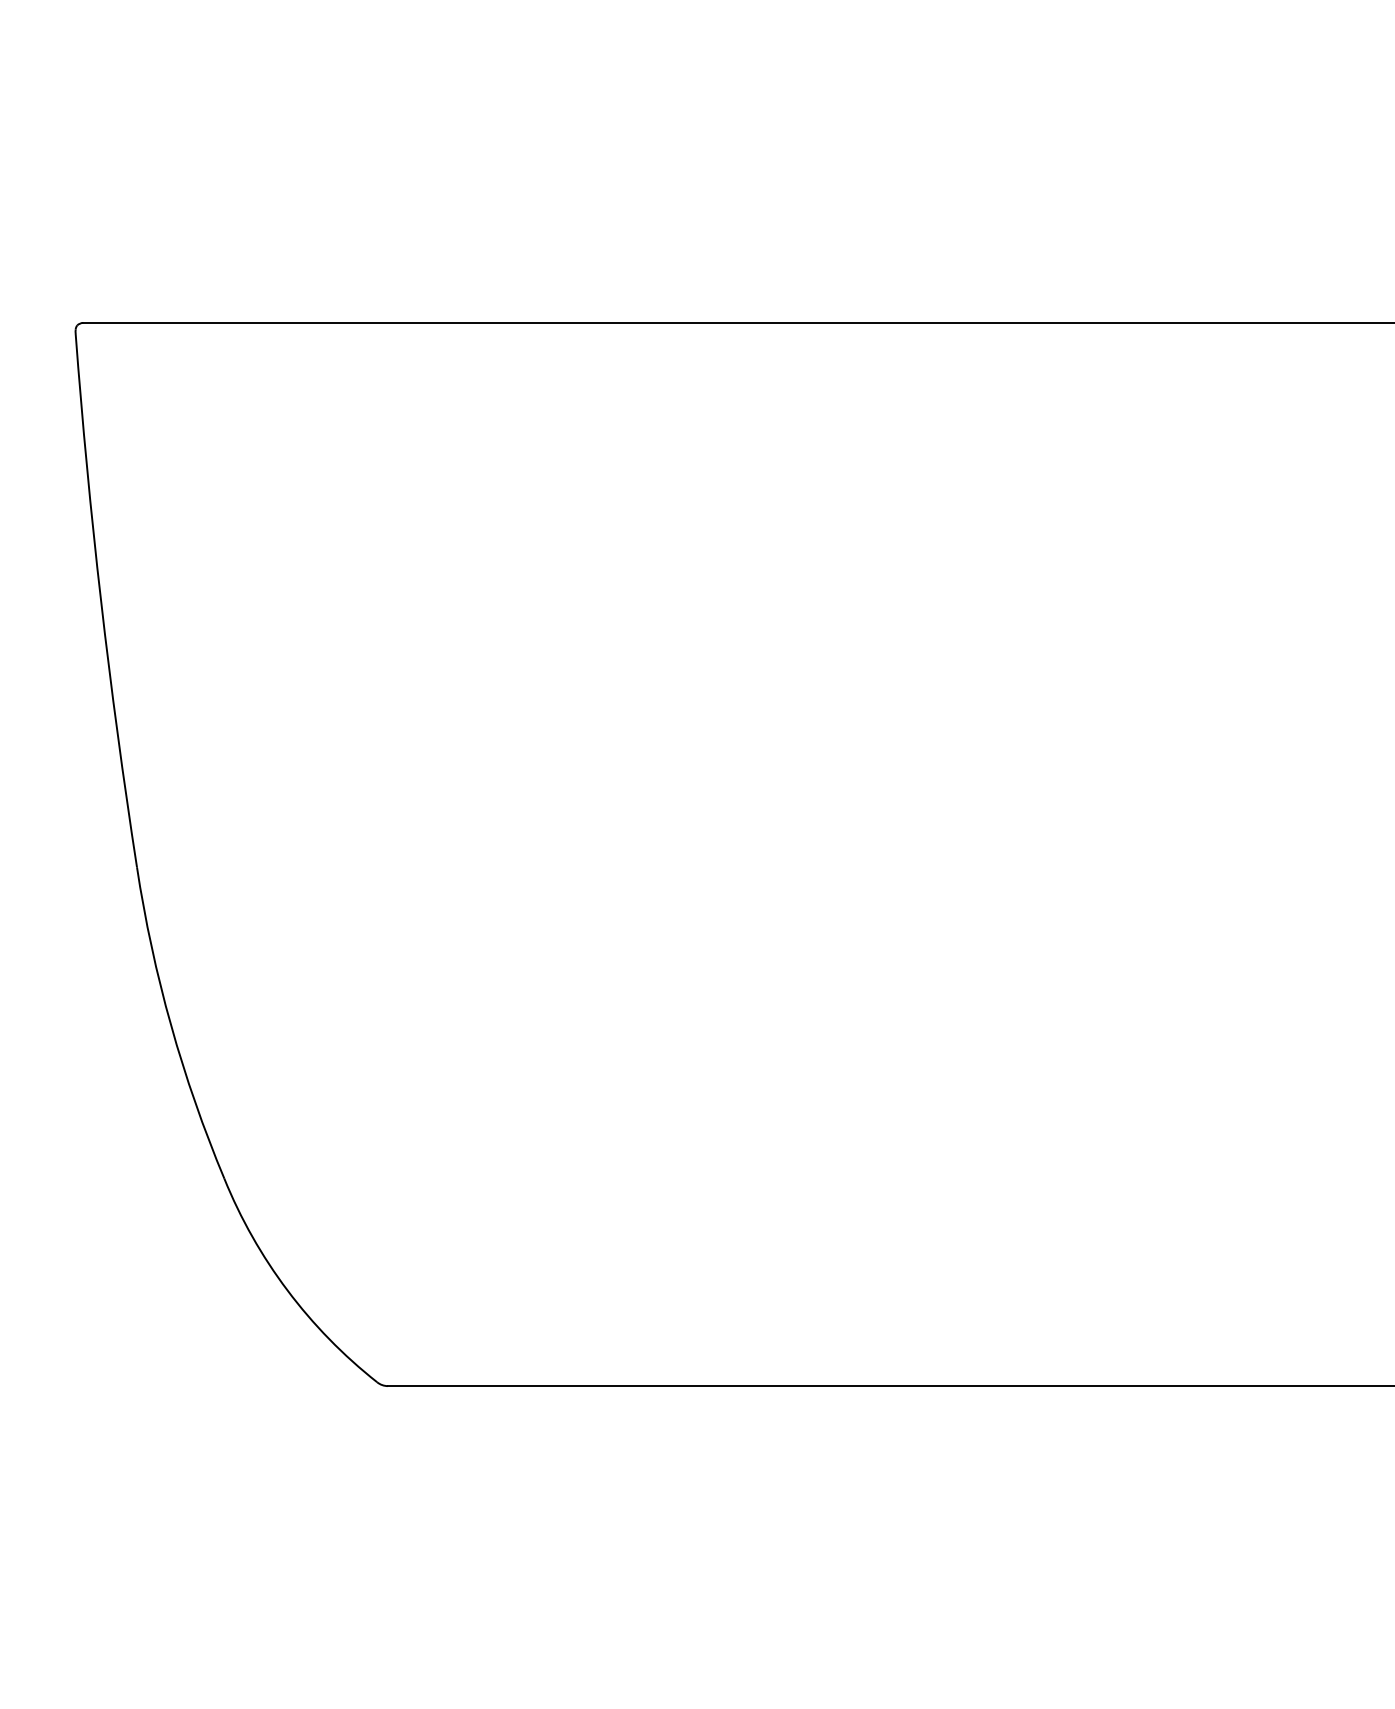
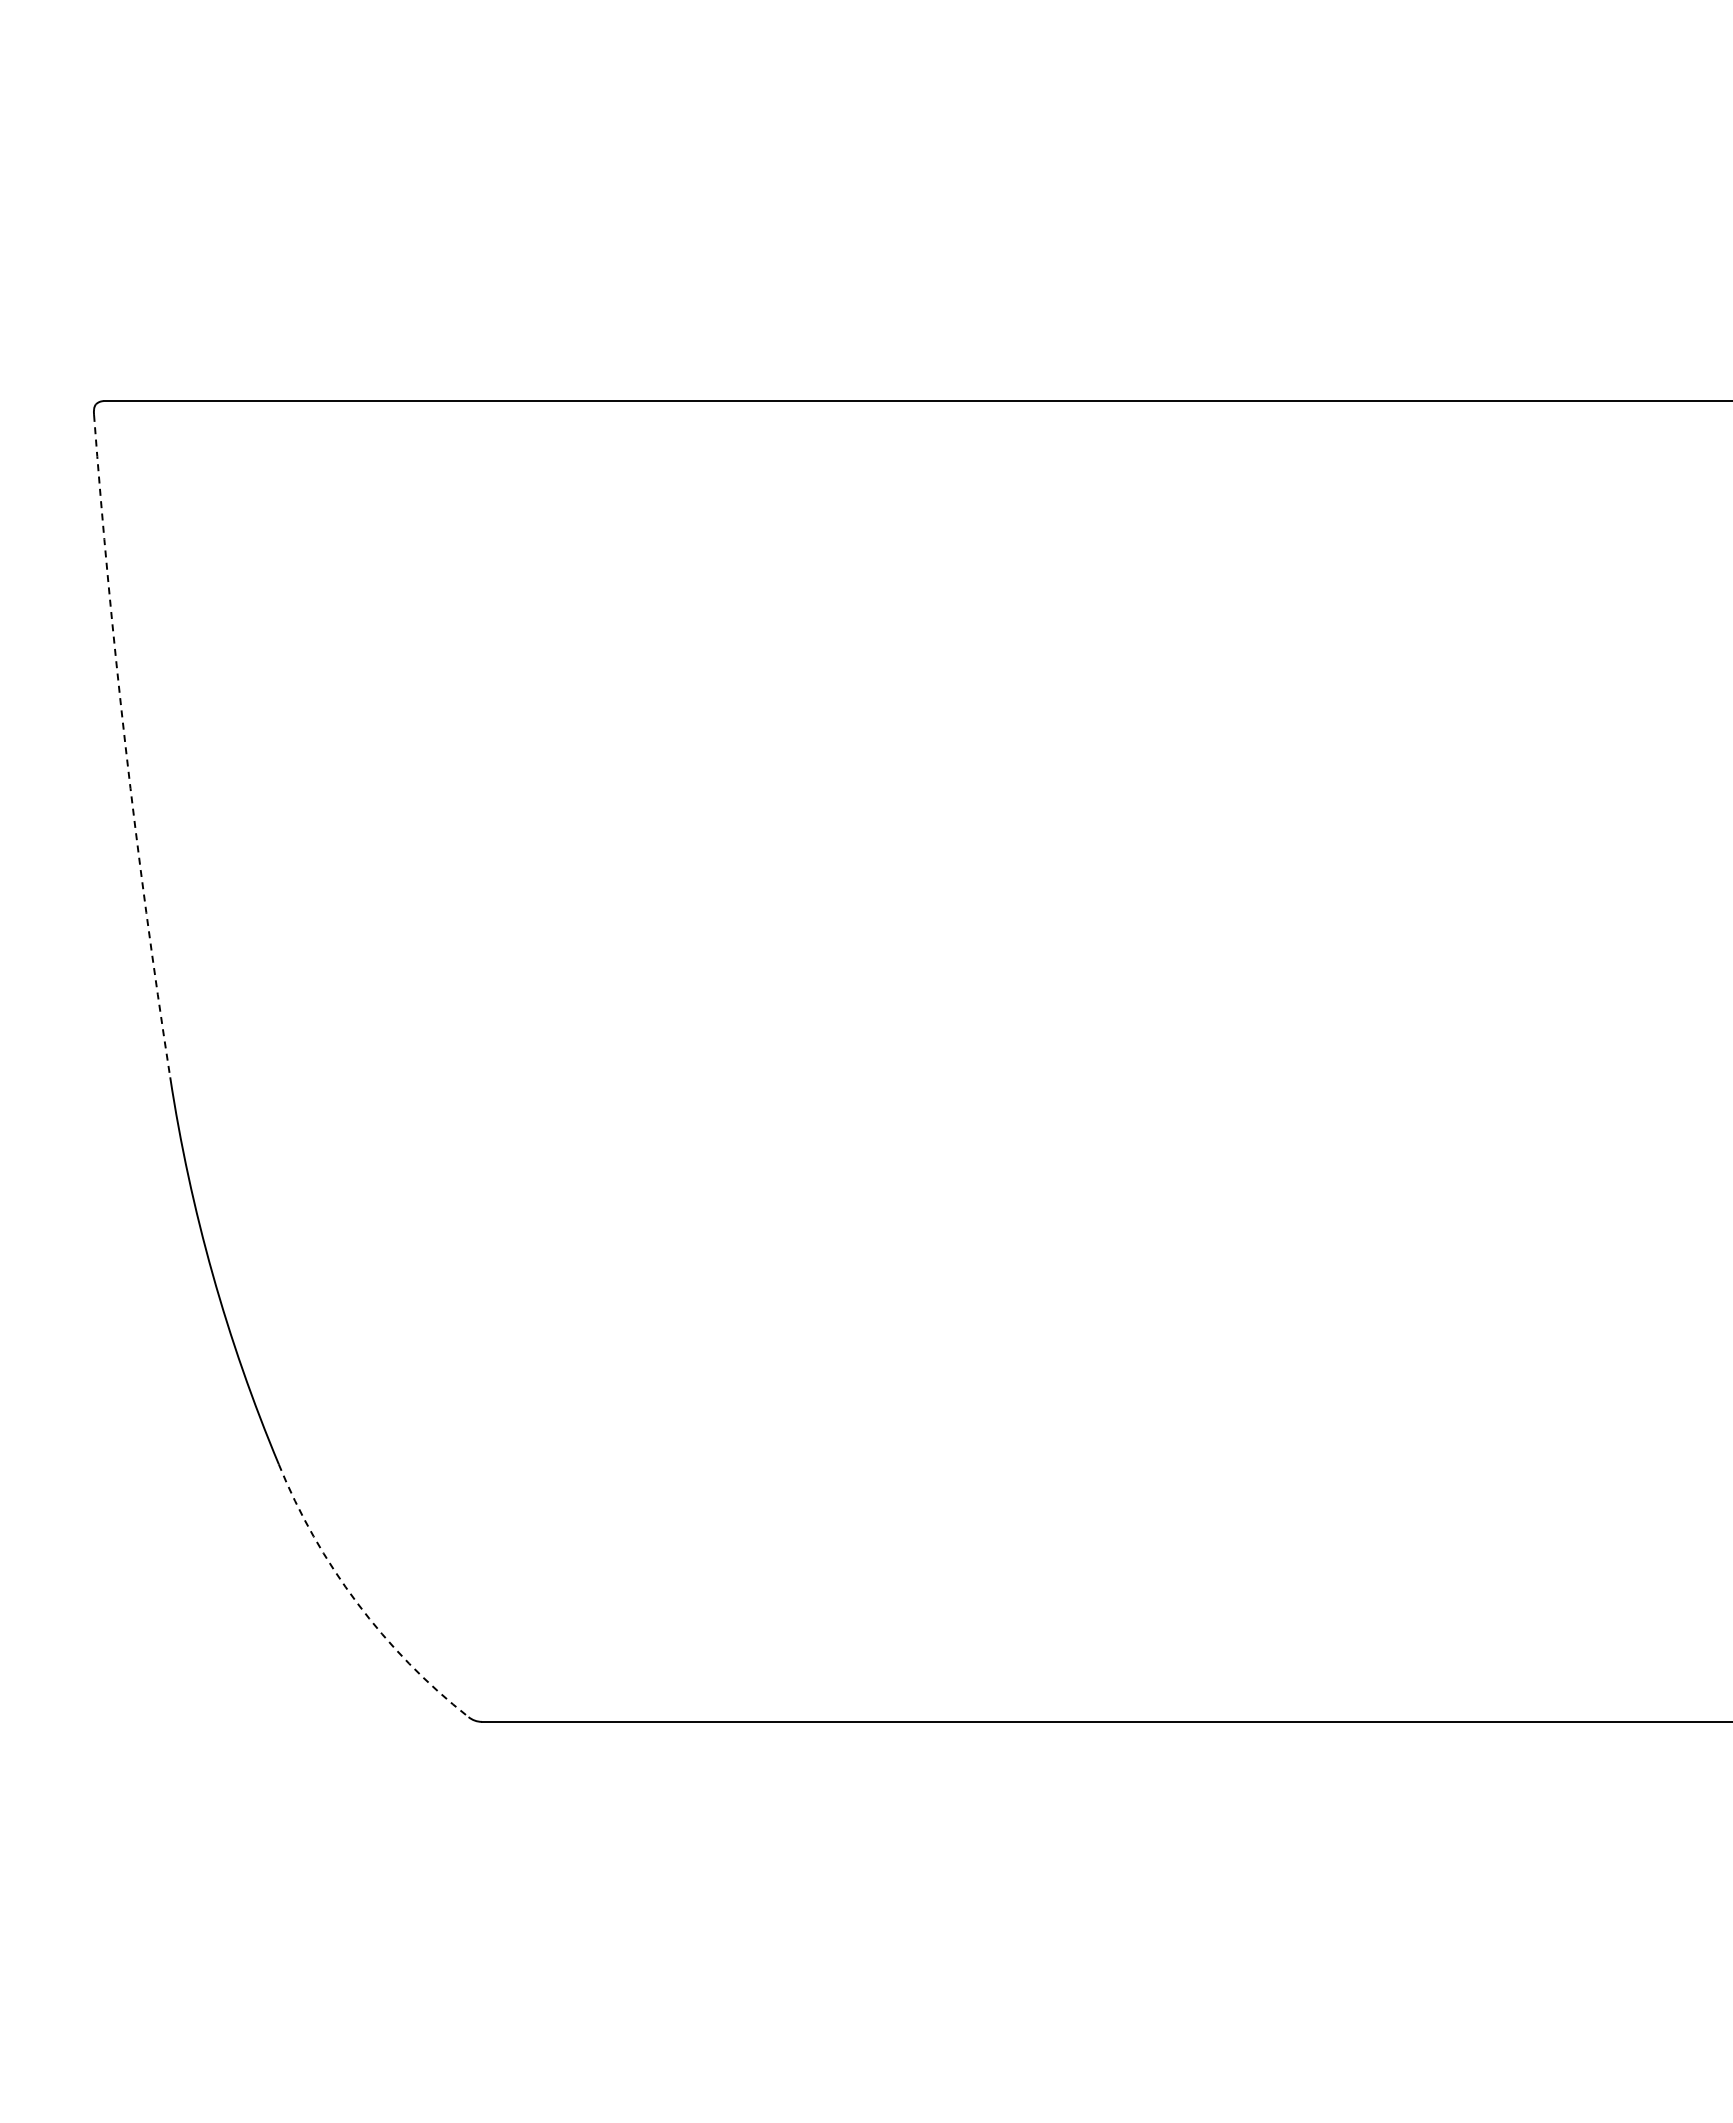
arc: (100, 600) -> (125, 746), solid -> dashed
arc: (287, 1290) -> (357, 1603), solid -> dashed

